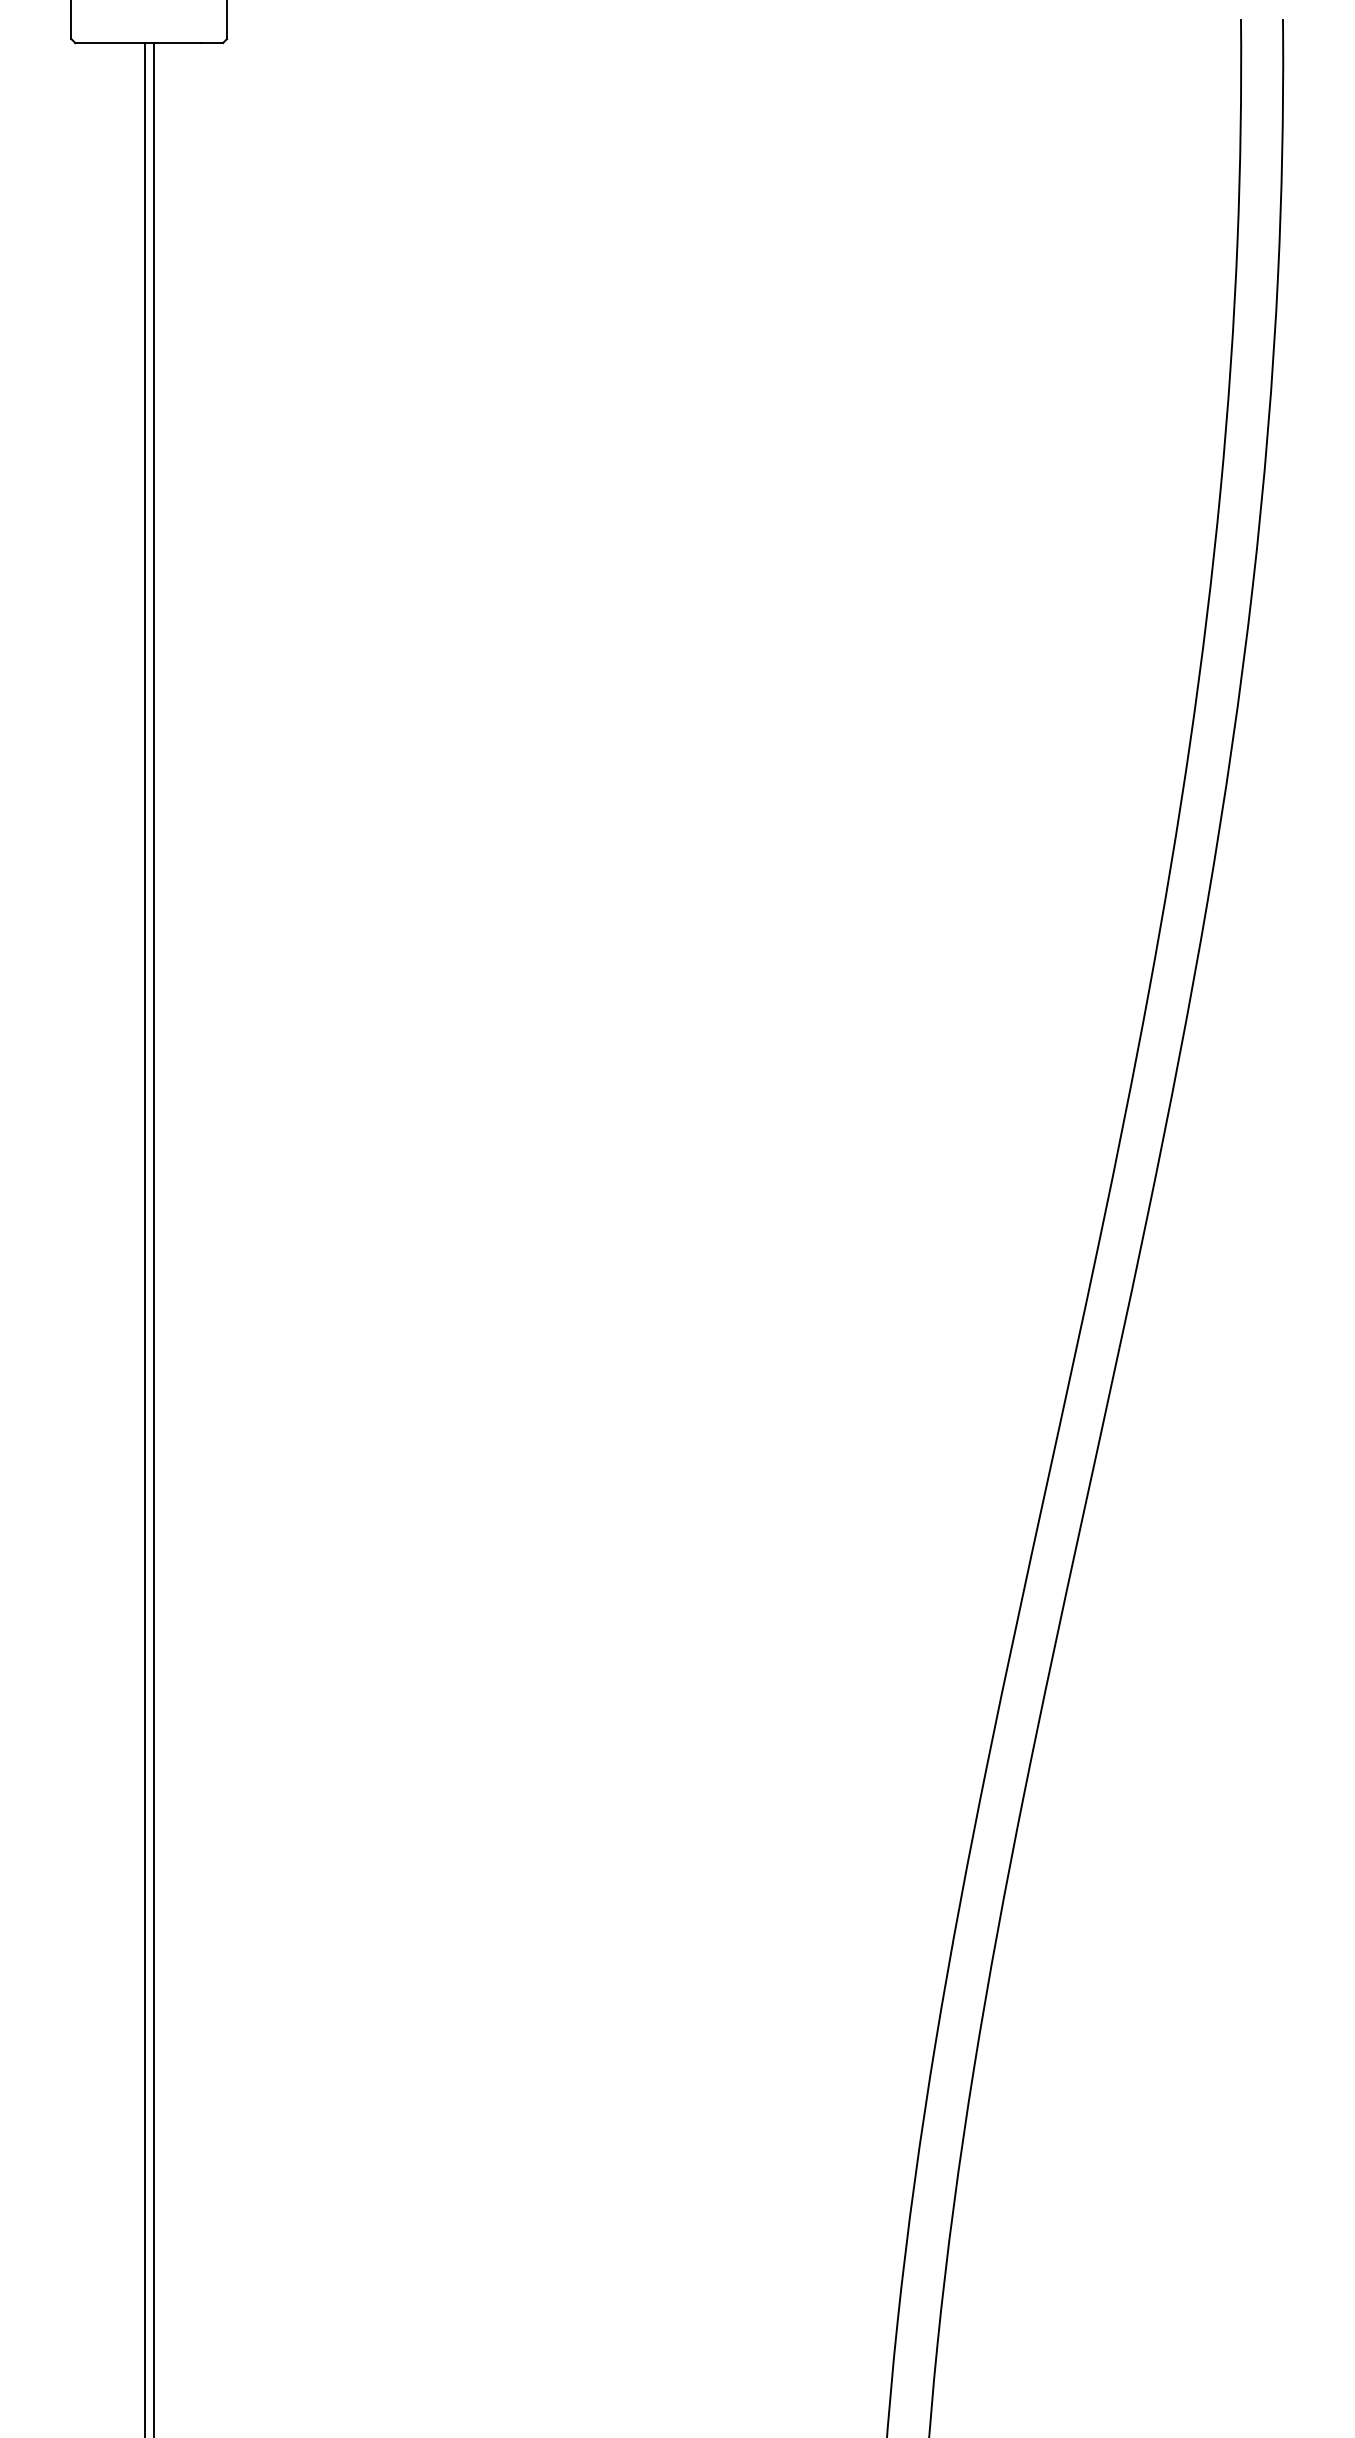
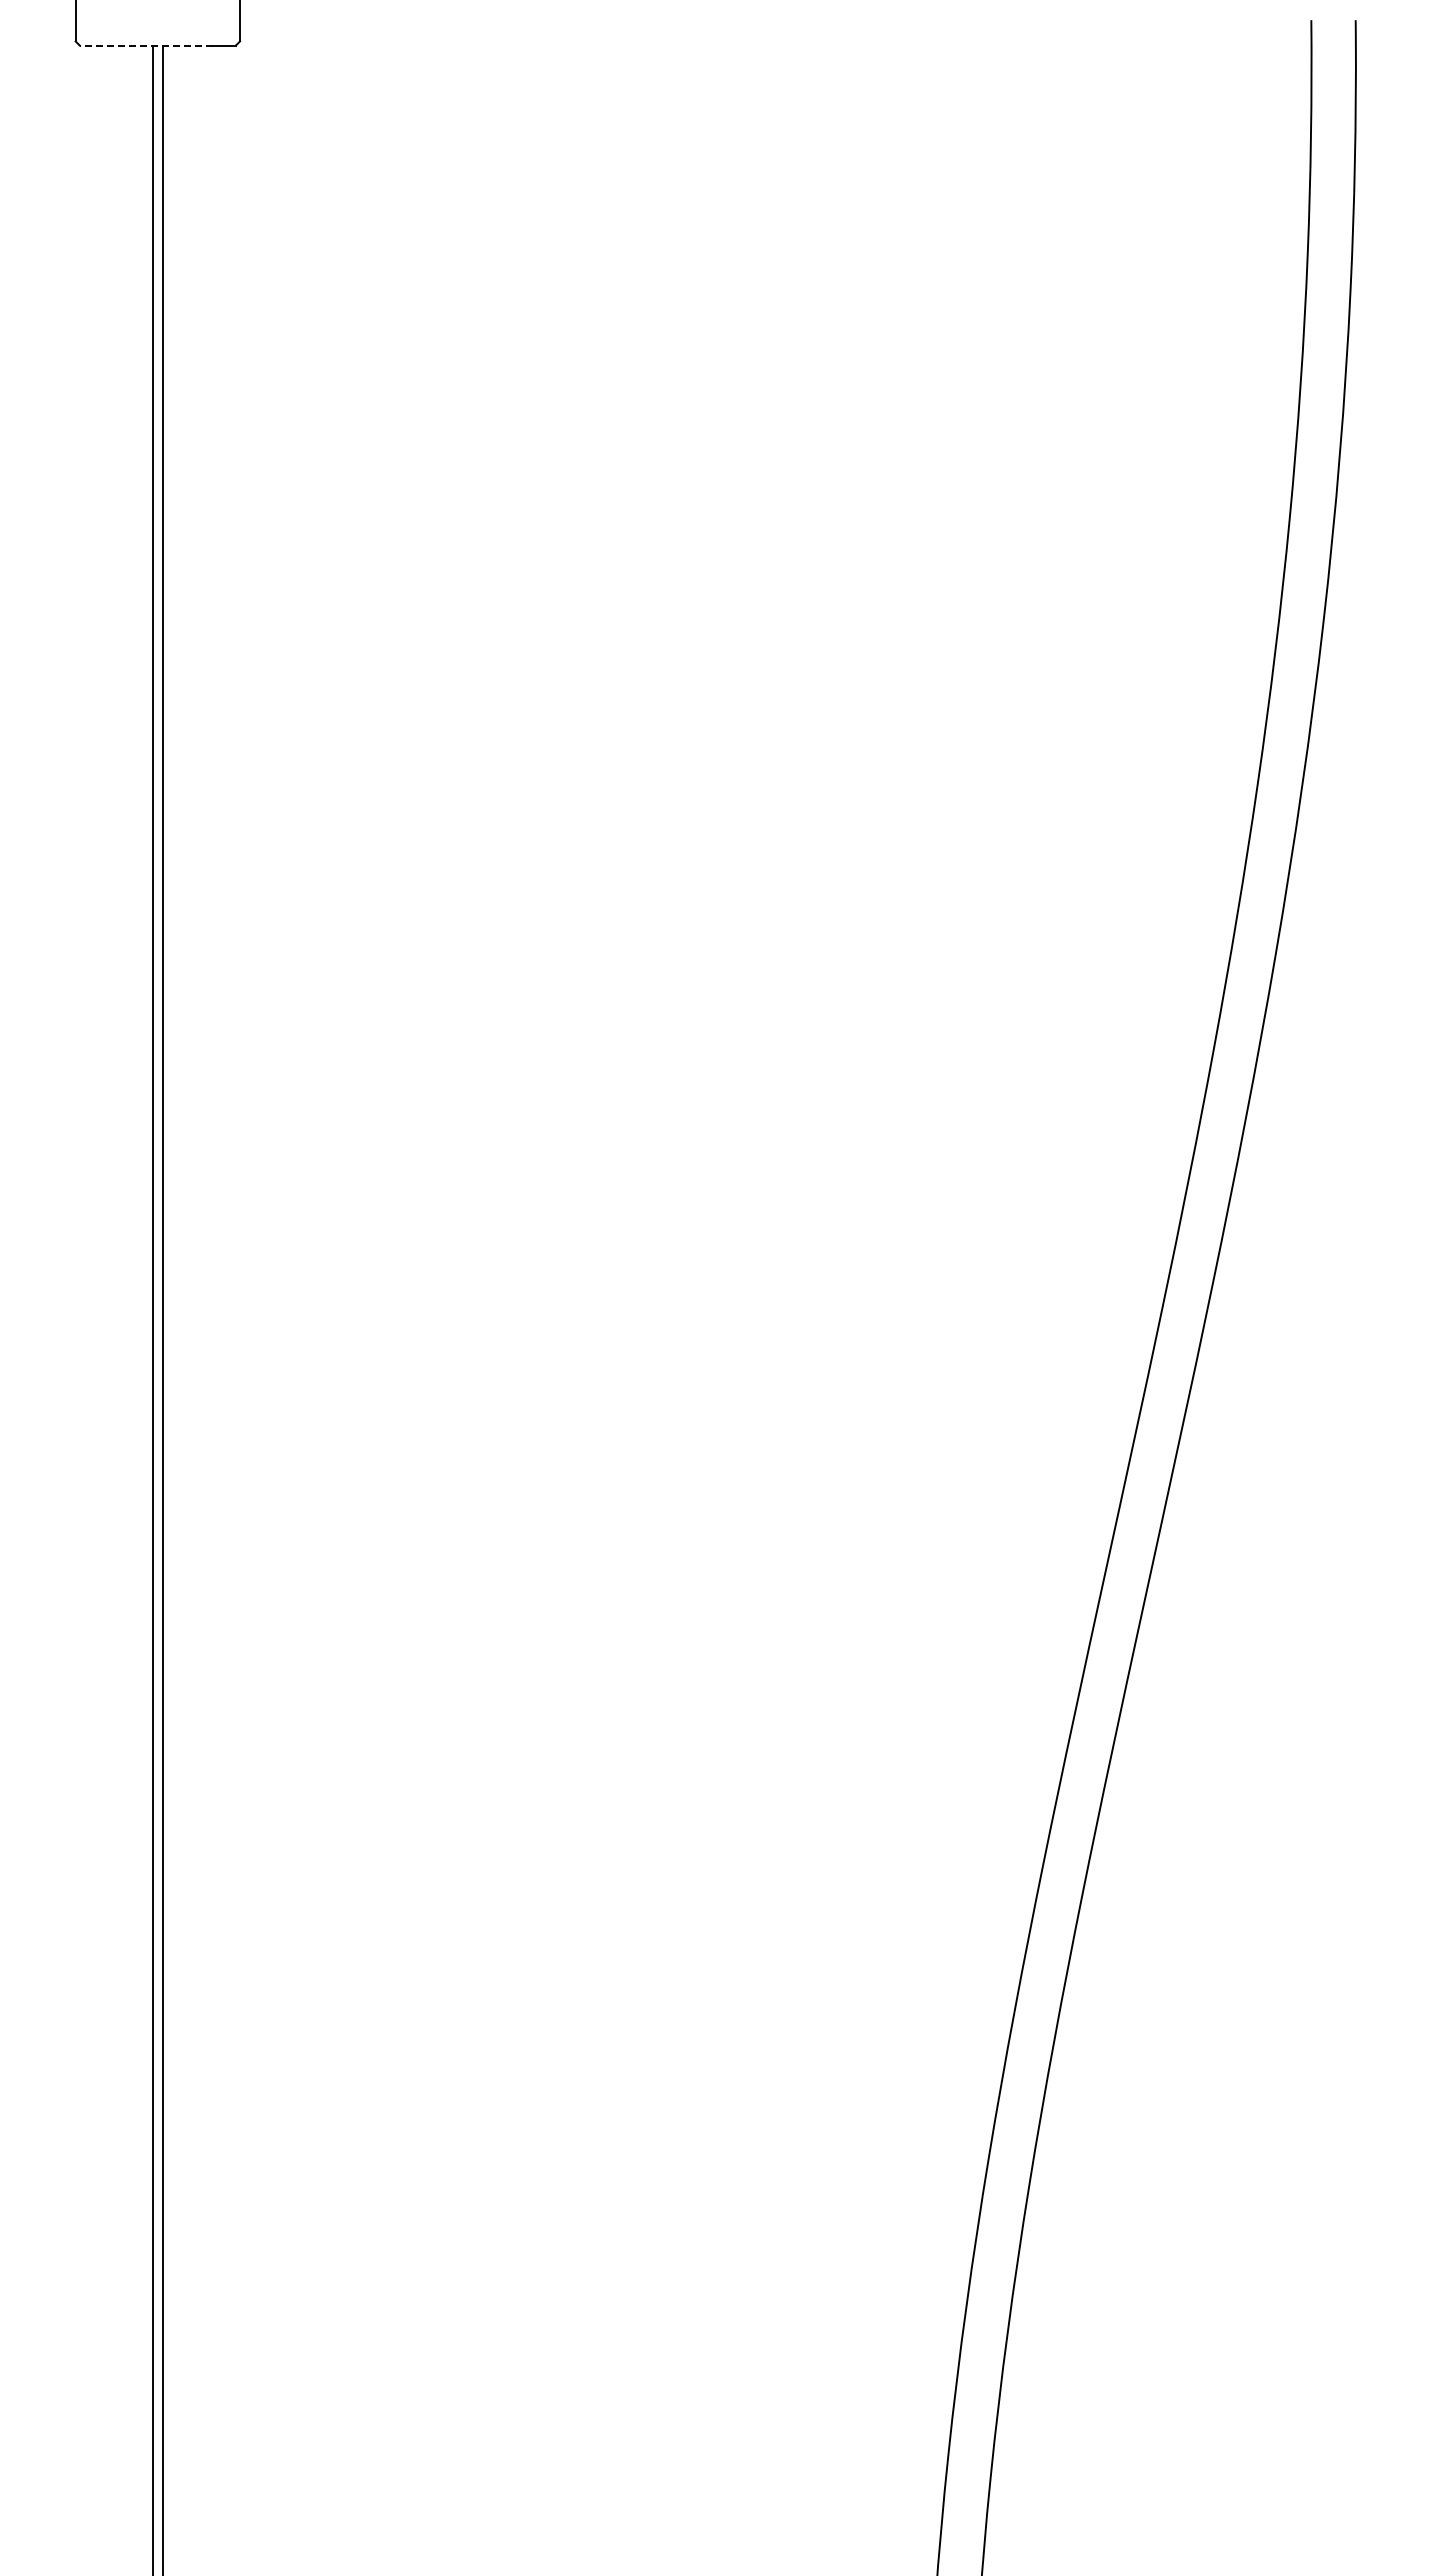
line: (138, 42) -> (146, 45), solid -> dashed

